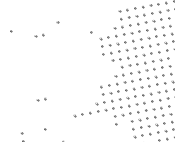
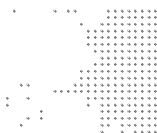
part: (39, 35) -> (71, 10), moved
part: (41, 99) -> (24, 84), moved

